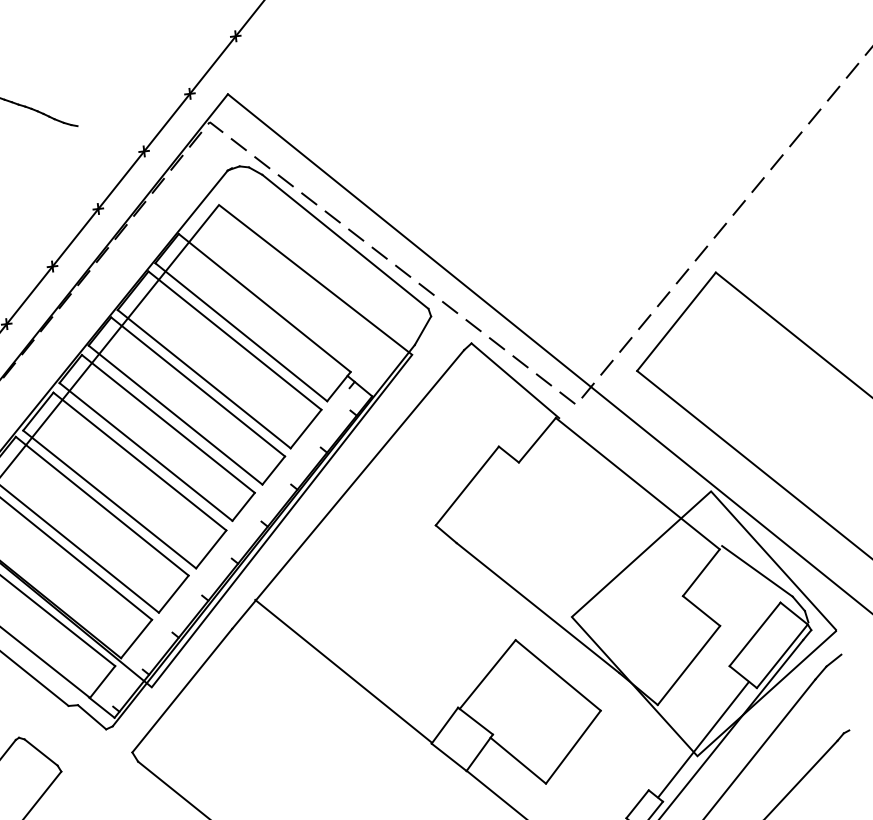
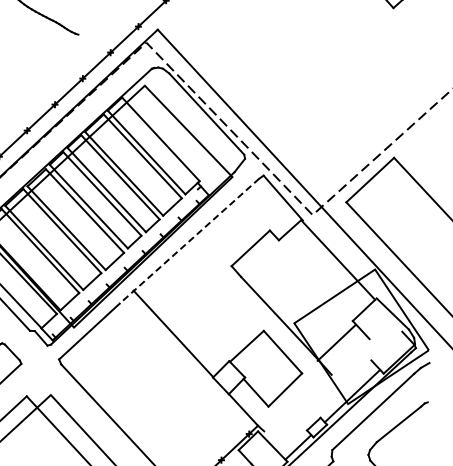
line: (348, 490) -> (189, 241), solid -> dashed
line: (754, 633) -> (386, 345), removed
line: (688, 664) -> (336, 342), moved

